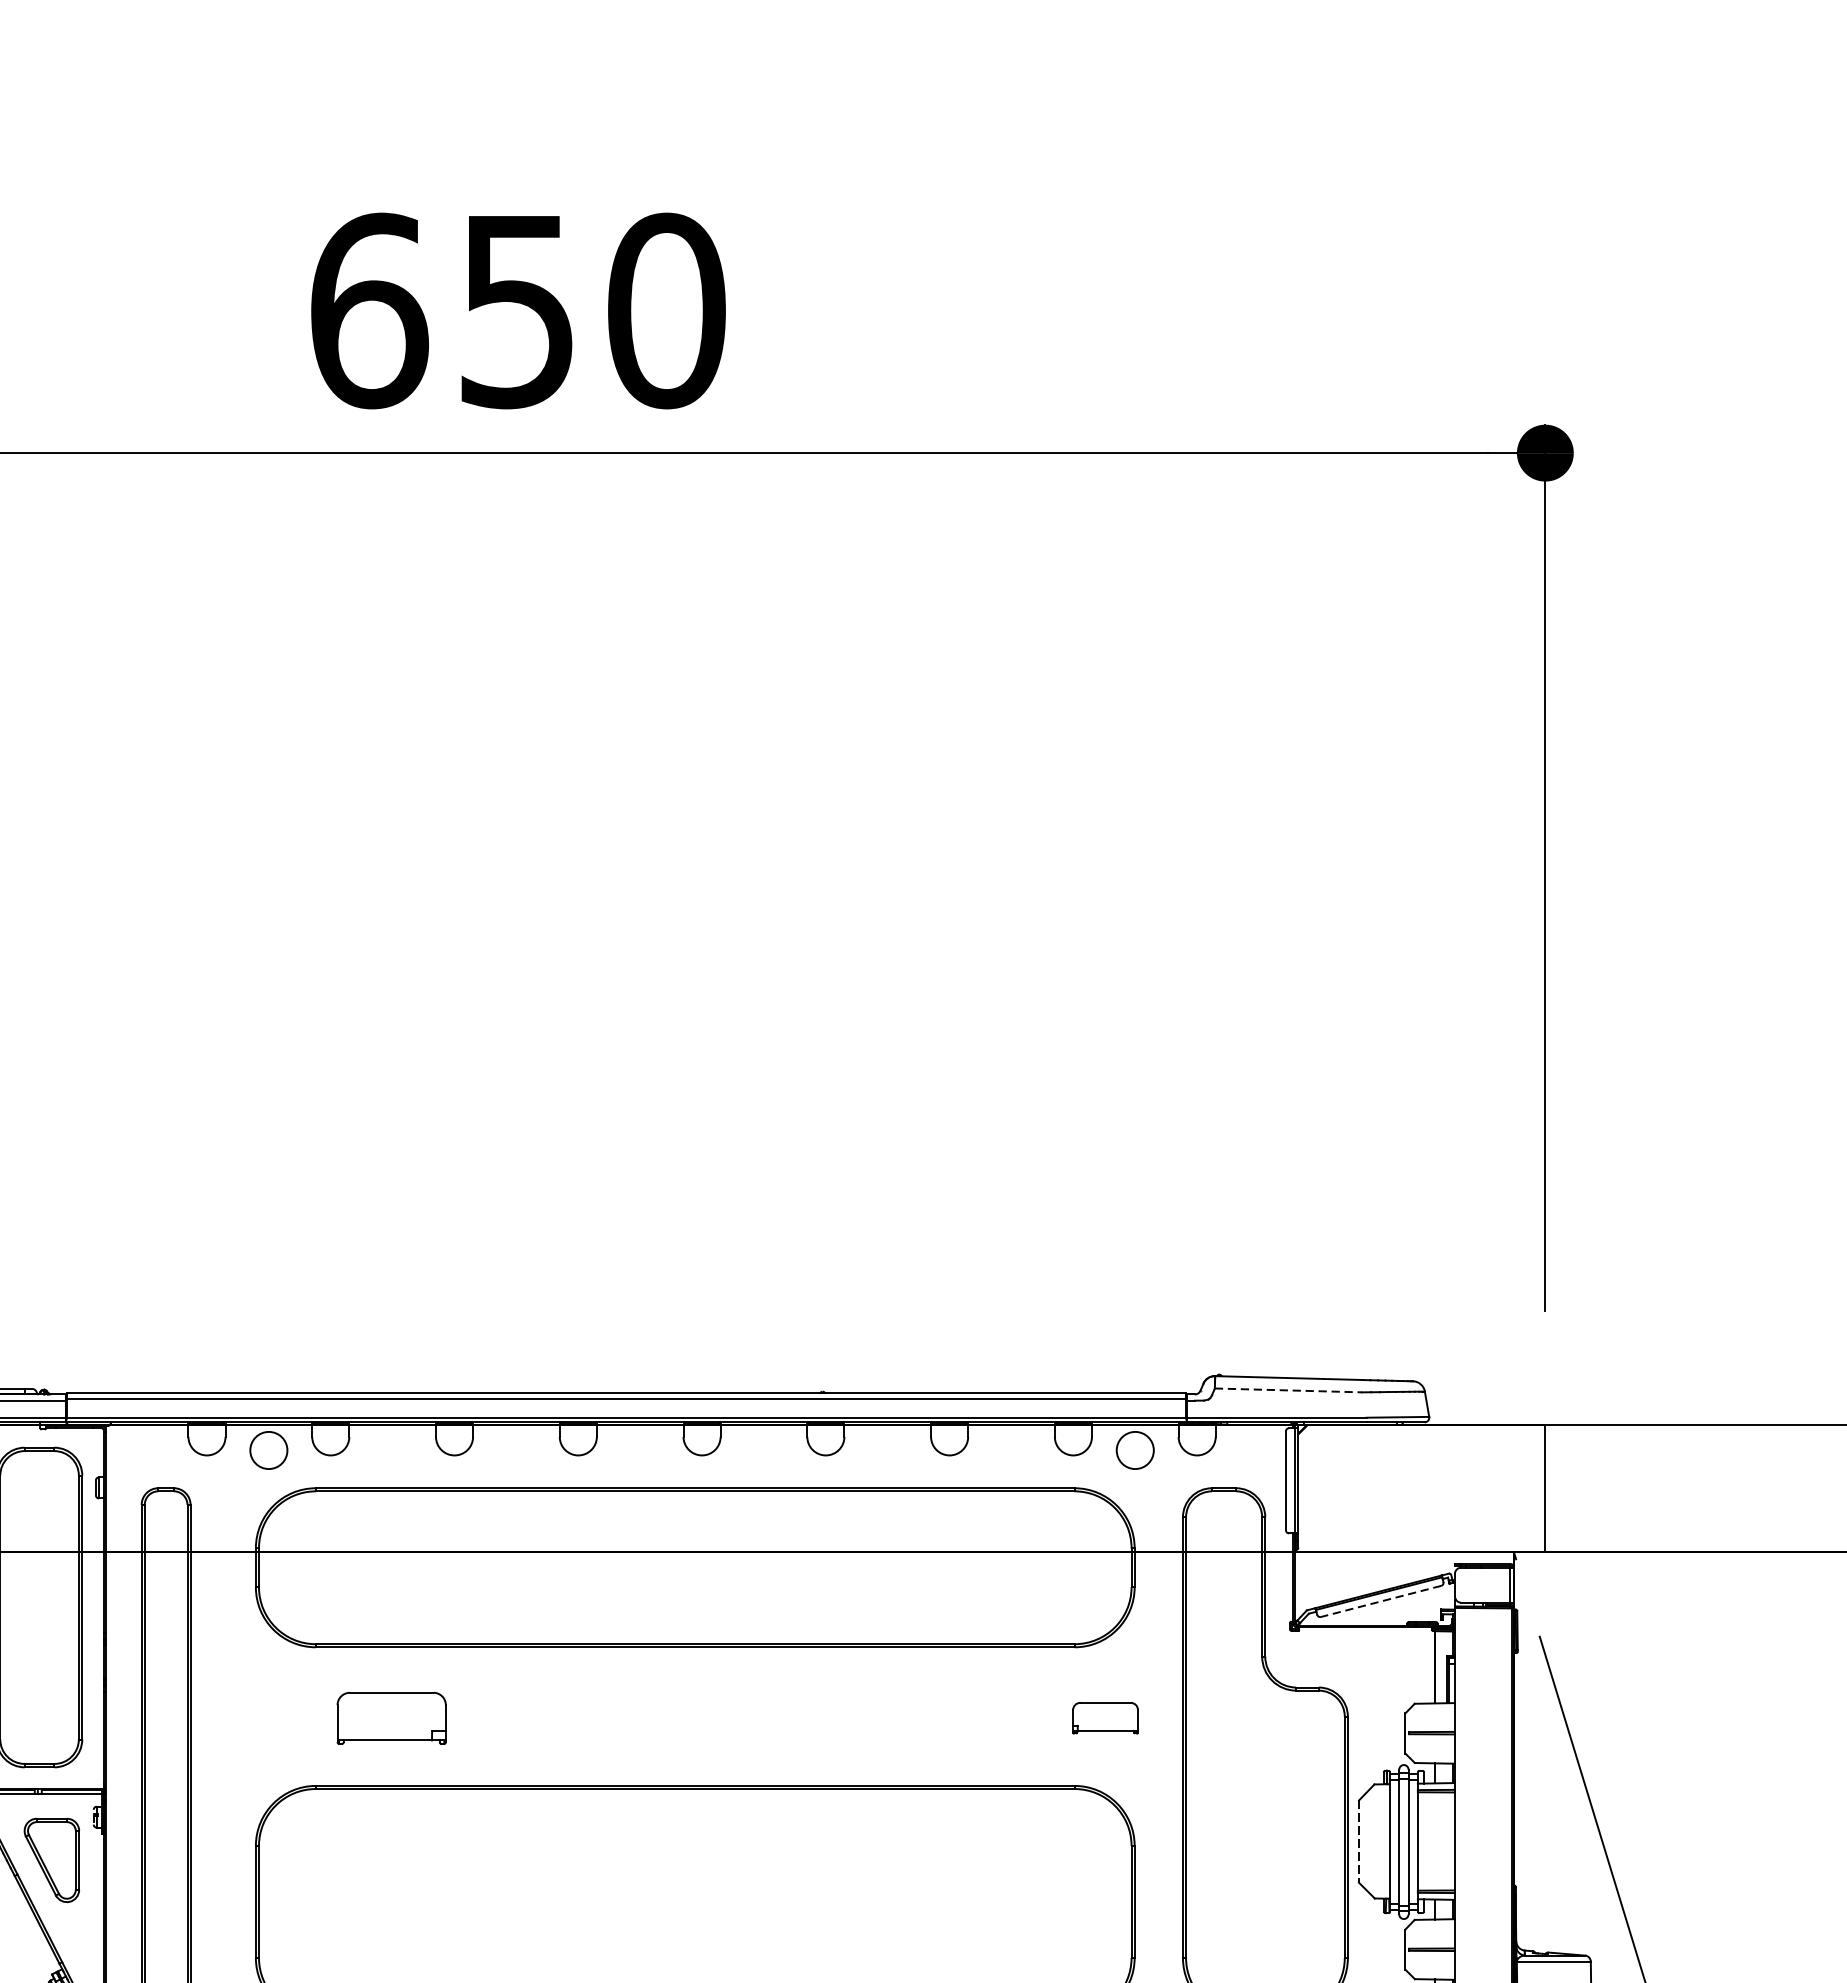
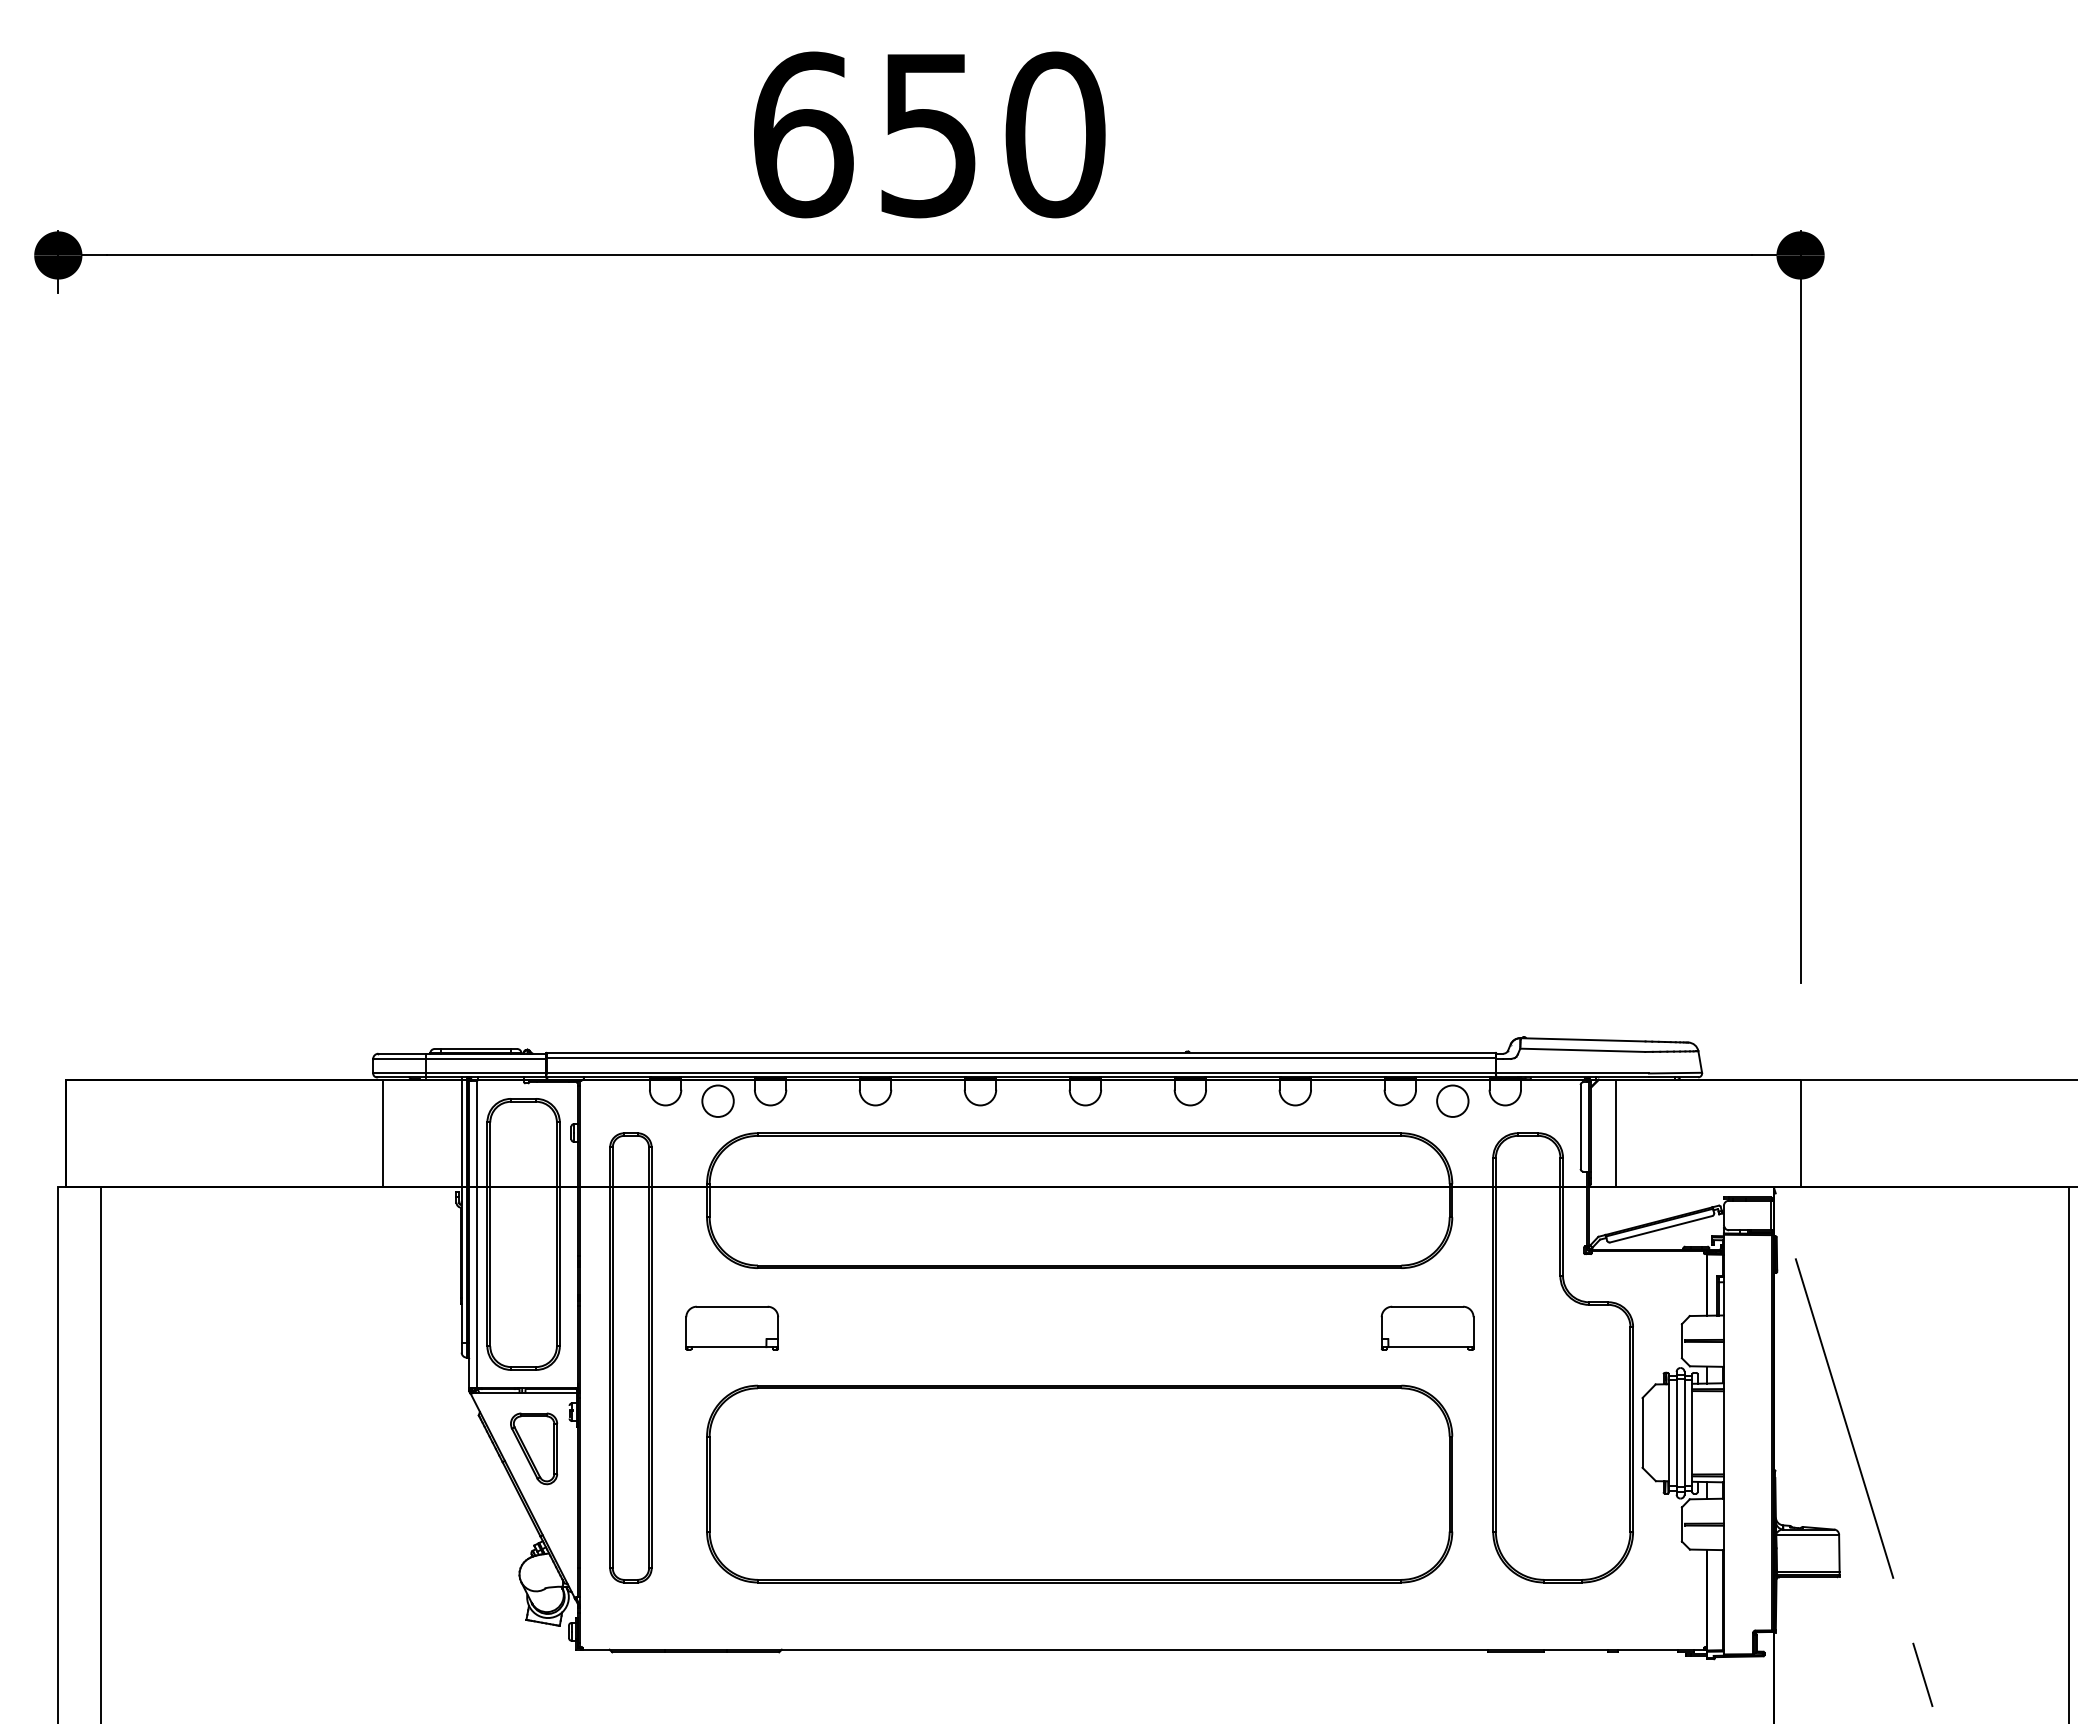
line: (1288, 1390) -> (1582, 1050), dashed -> solid
line: (1327, 1487) -> (1615, 1132), added
line: (1381, 1601) -> (1661, 1229), dashed -> solid
part: (390, 1717) -> (731, 1327), moved
part: (1105, 1717) -> (1427, 1327), size x1.67
line: (1358, 1841) -> (1642, 1432), dashed -> solid

